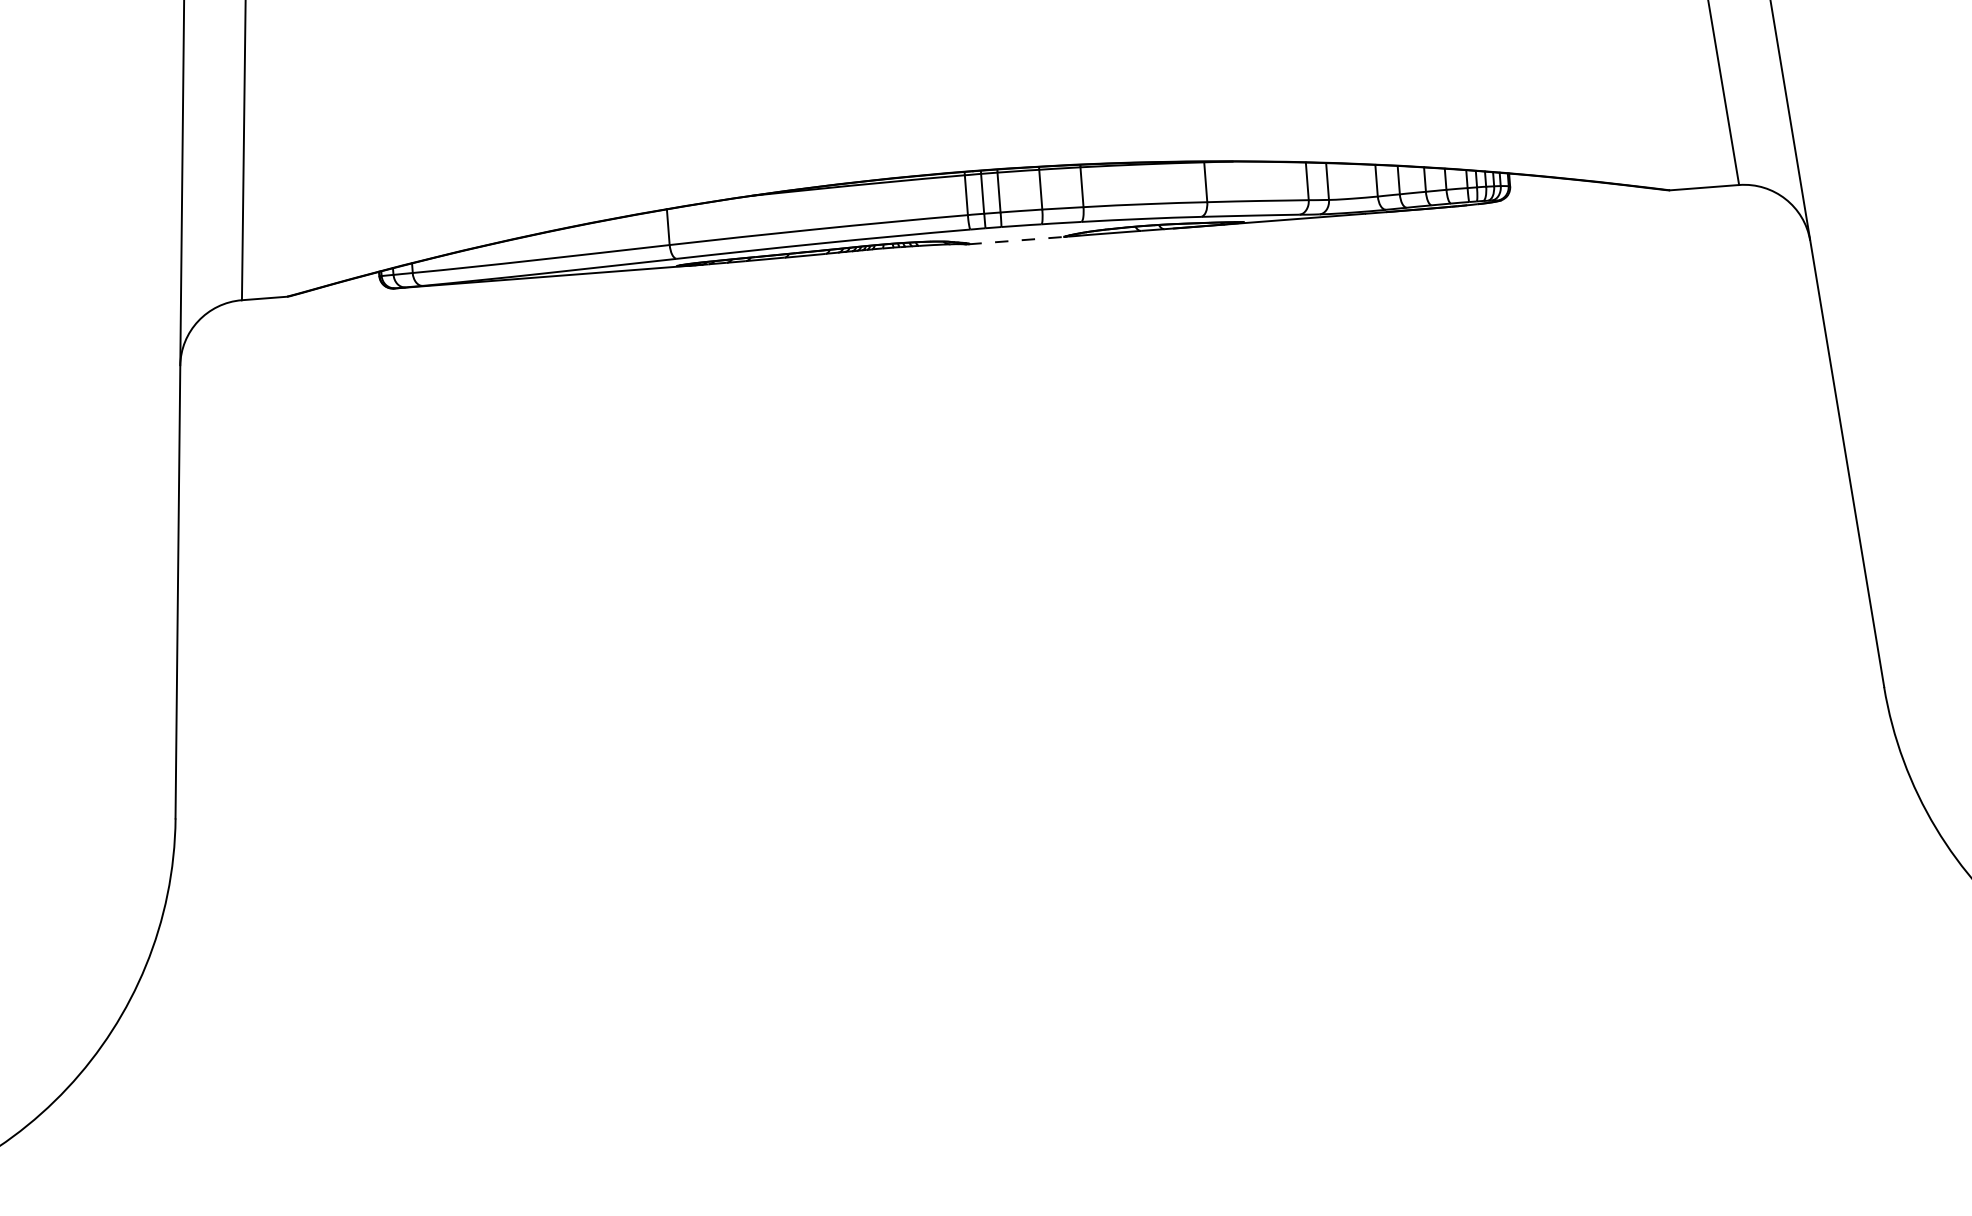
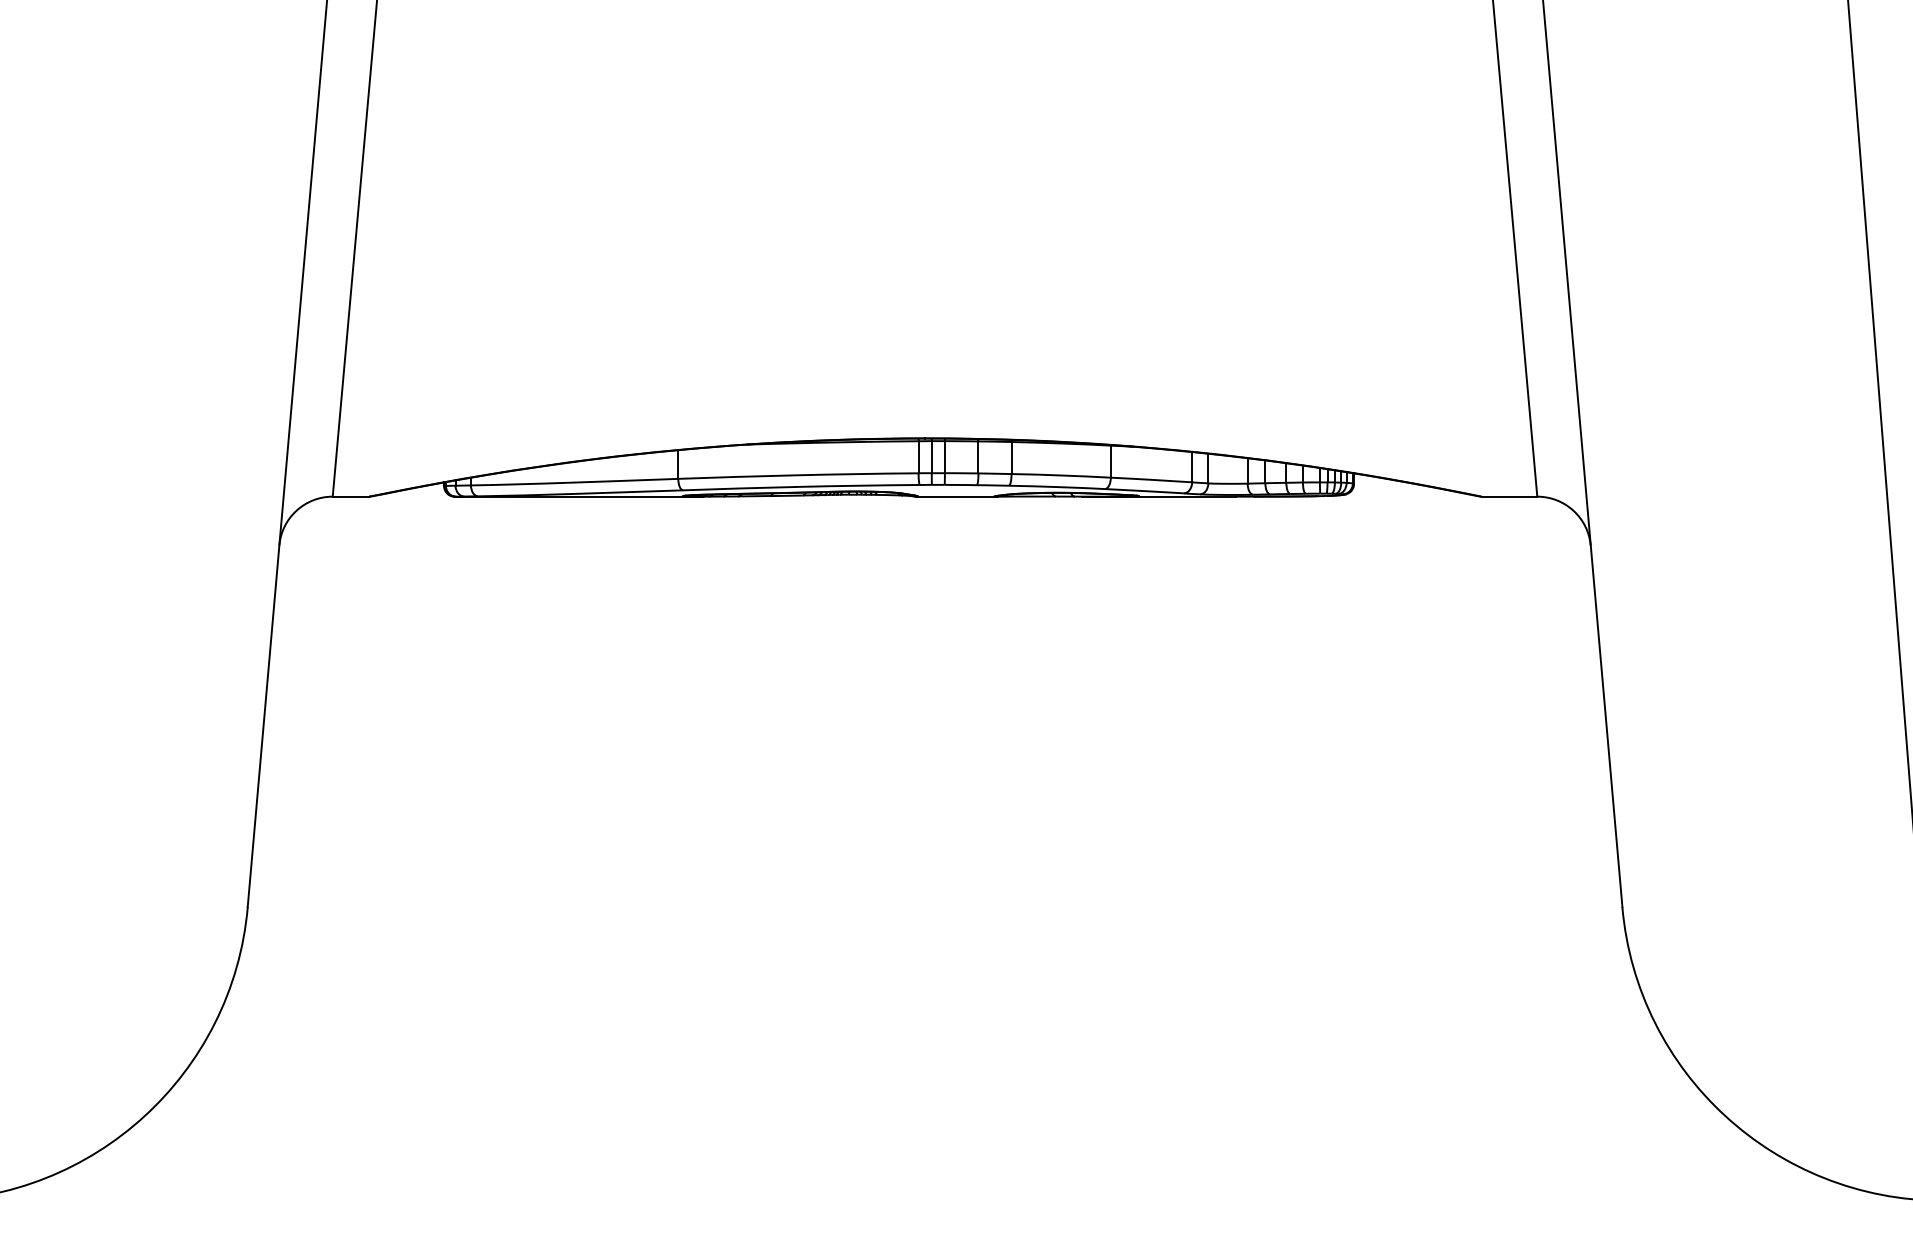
line: (1018, 240) -> (957, 496), dashed -> solid

